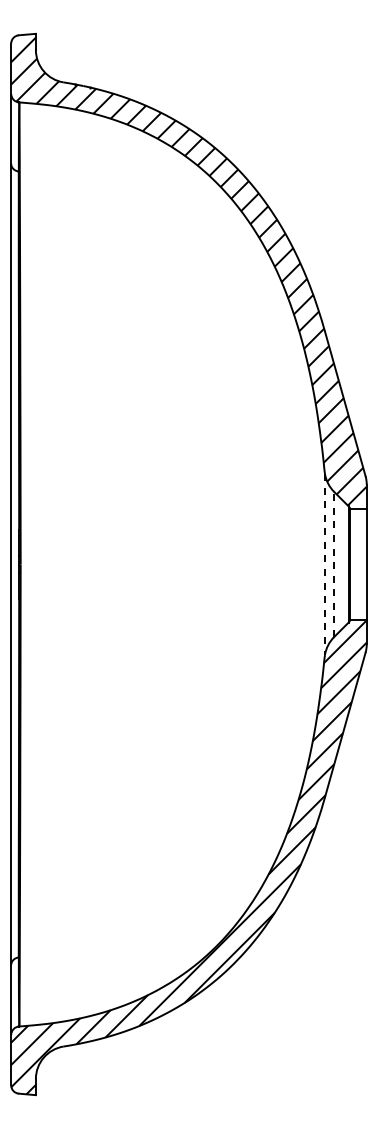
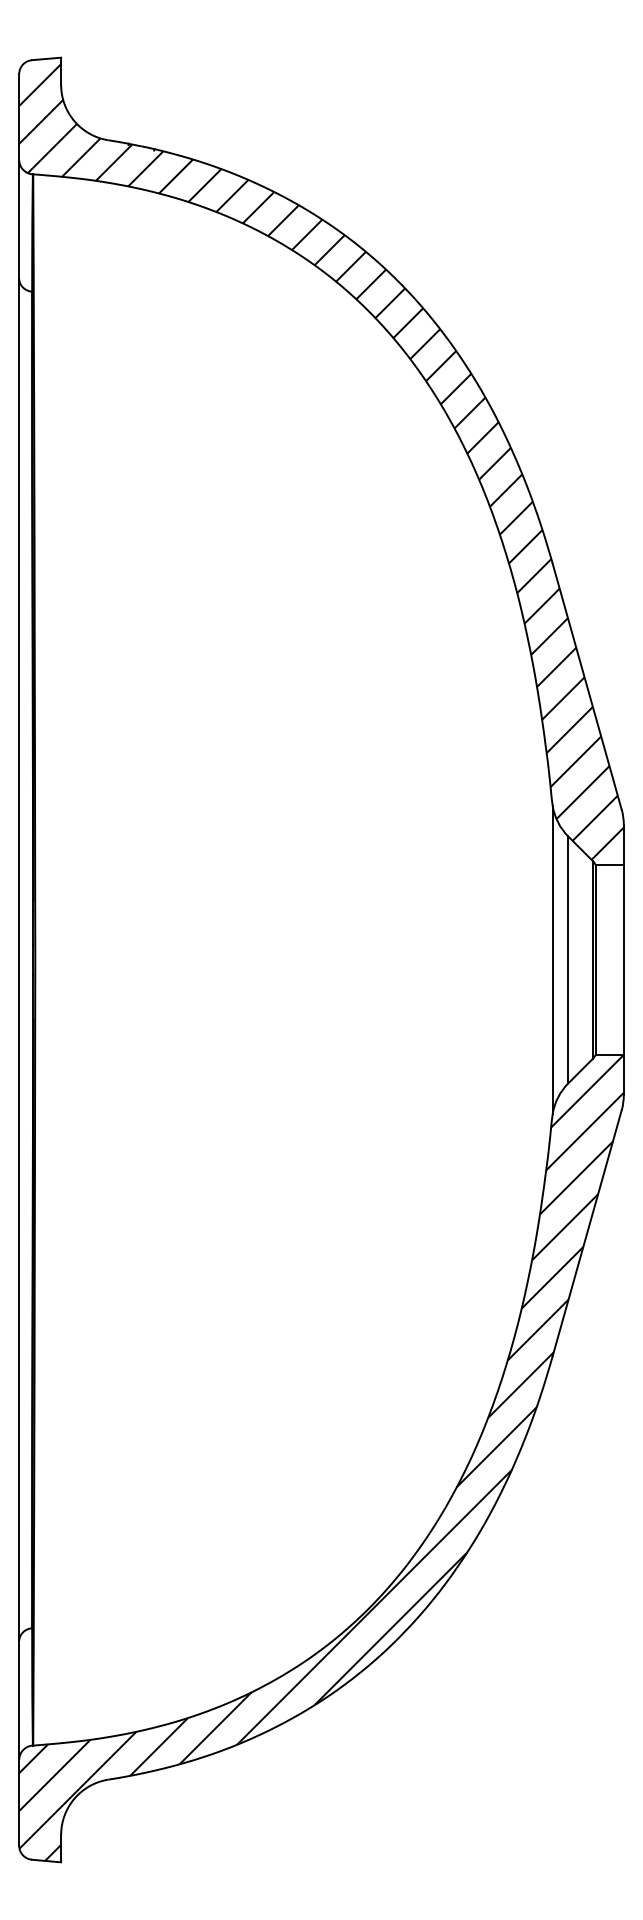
line: (325, 564) -> (553, 960), dashed -> solid
line: (334, 564) -> (568, 960), dashed -> solid

